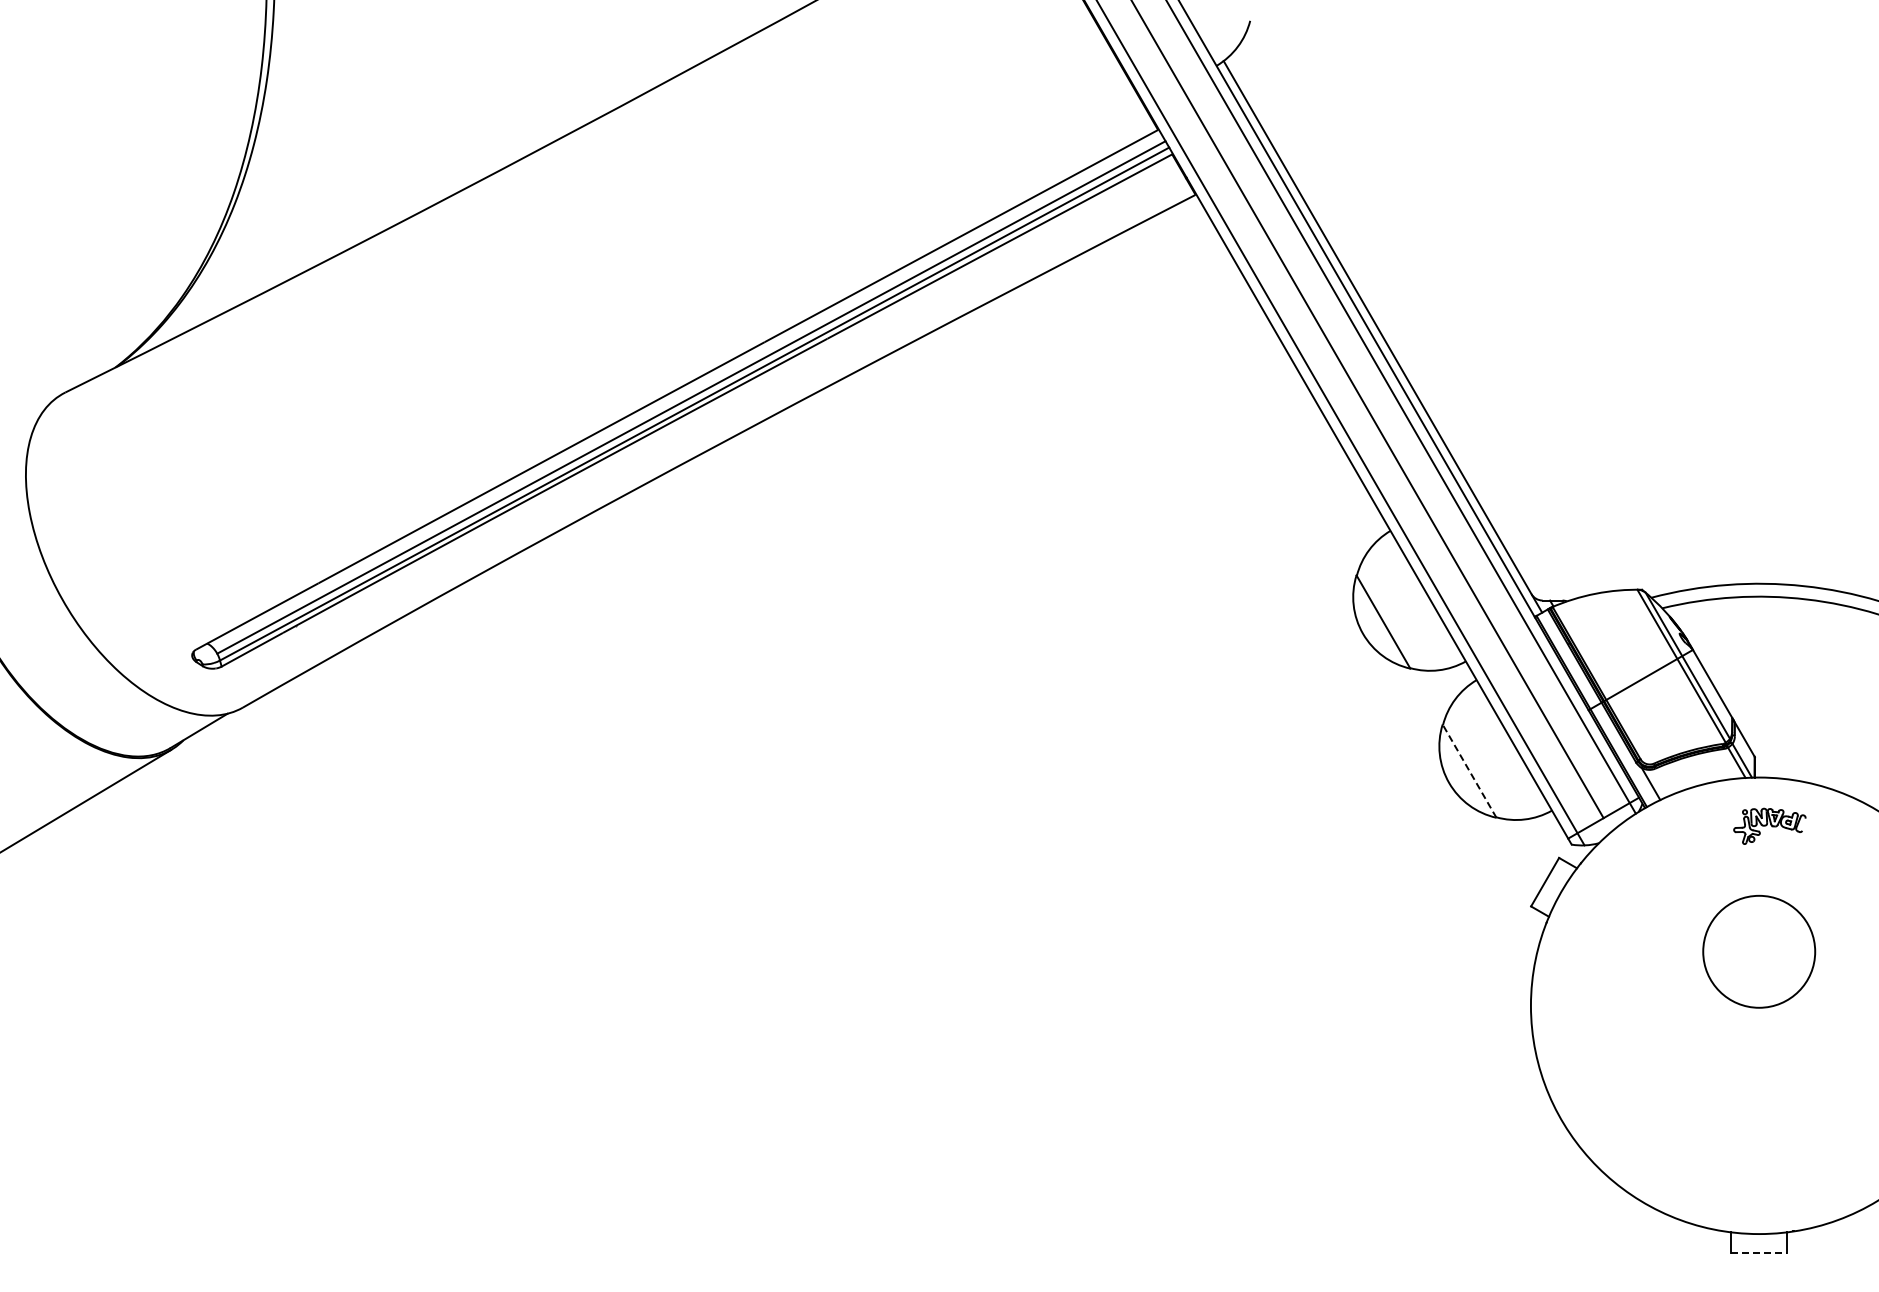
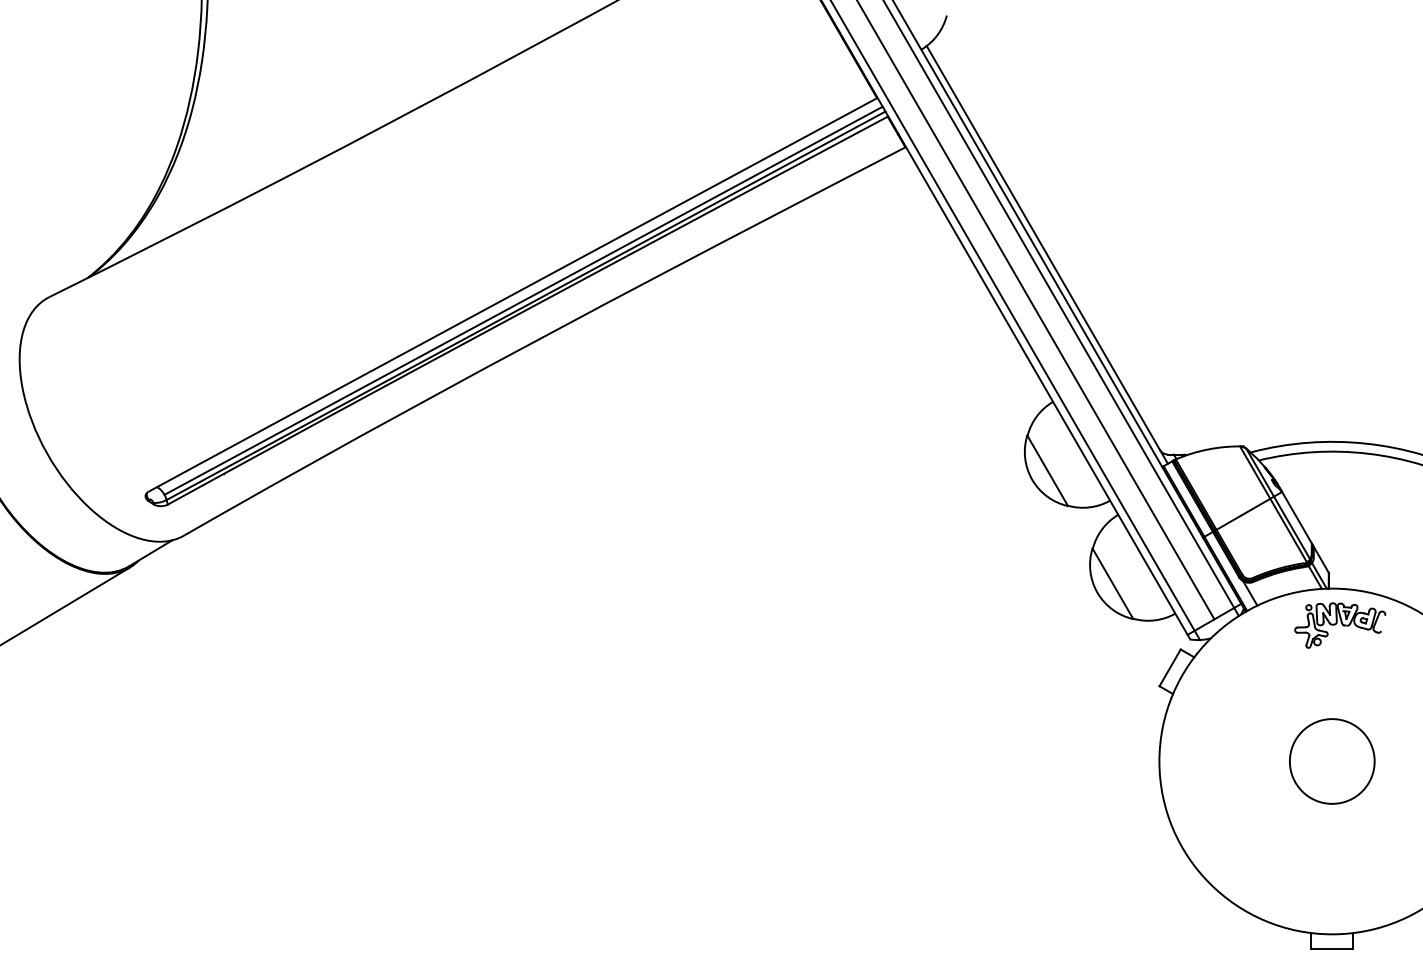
line: (1469, 771) -> (1112, 584), dashed -> solid
part: (1769, 826) -> (1340, 625), size x1.67
circle: (1759, 951) -> (1332, 761), moved
line: (1759, 1253) -> (1332, 949), dashed -> solid

